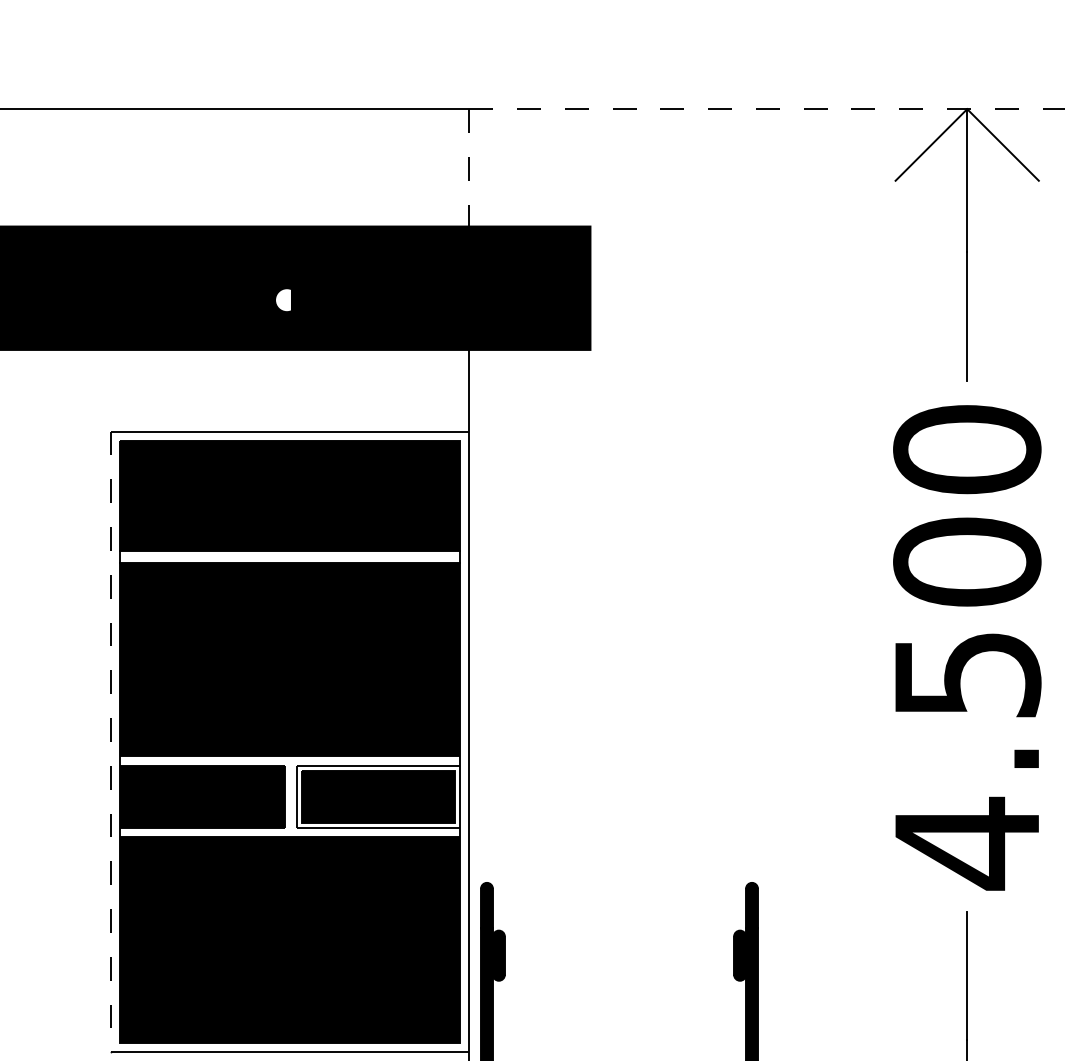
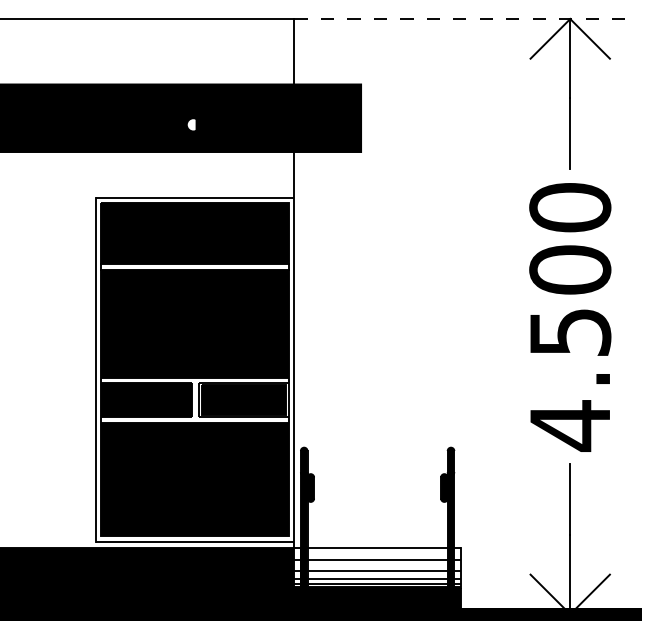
line: (469, 169) -> (294, 52), dashed -> solid
line: (110, 741) -> (95, 369), dashed -> solid

